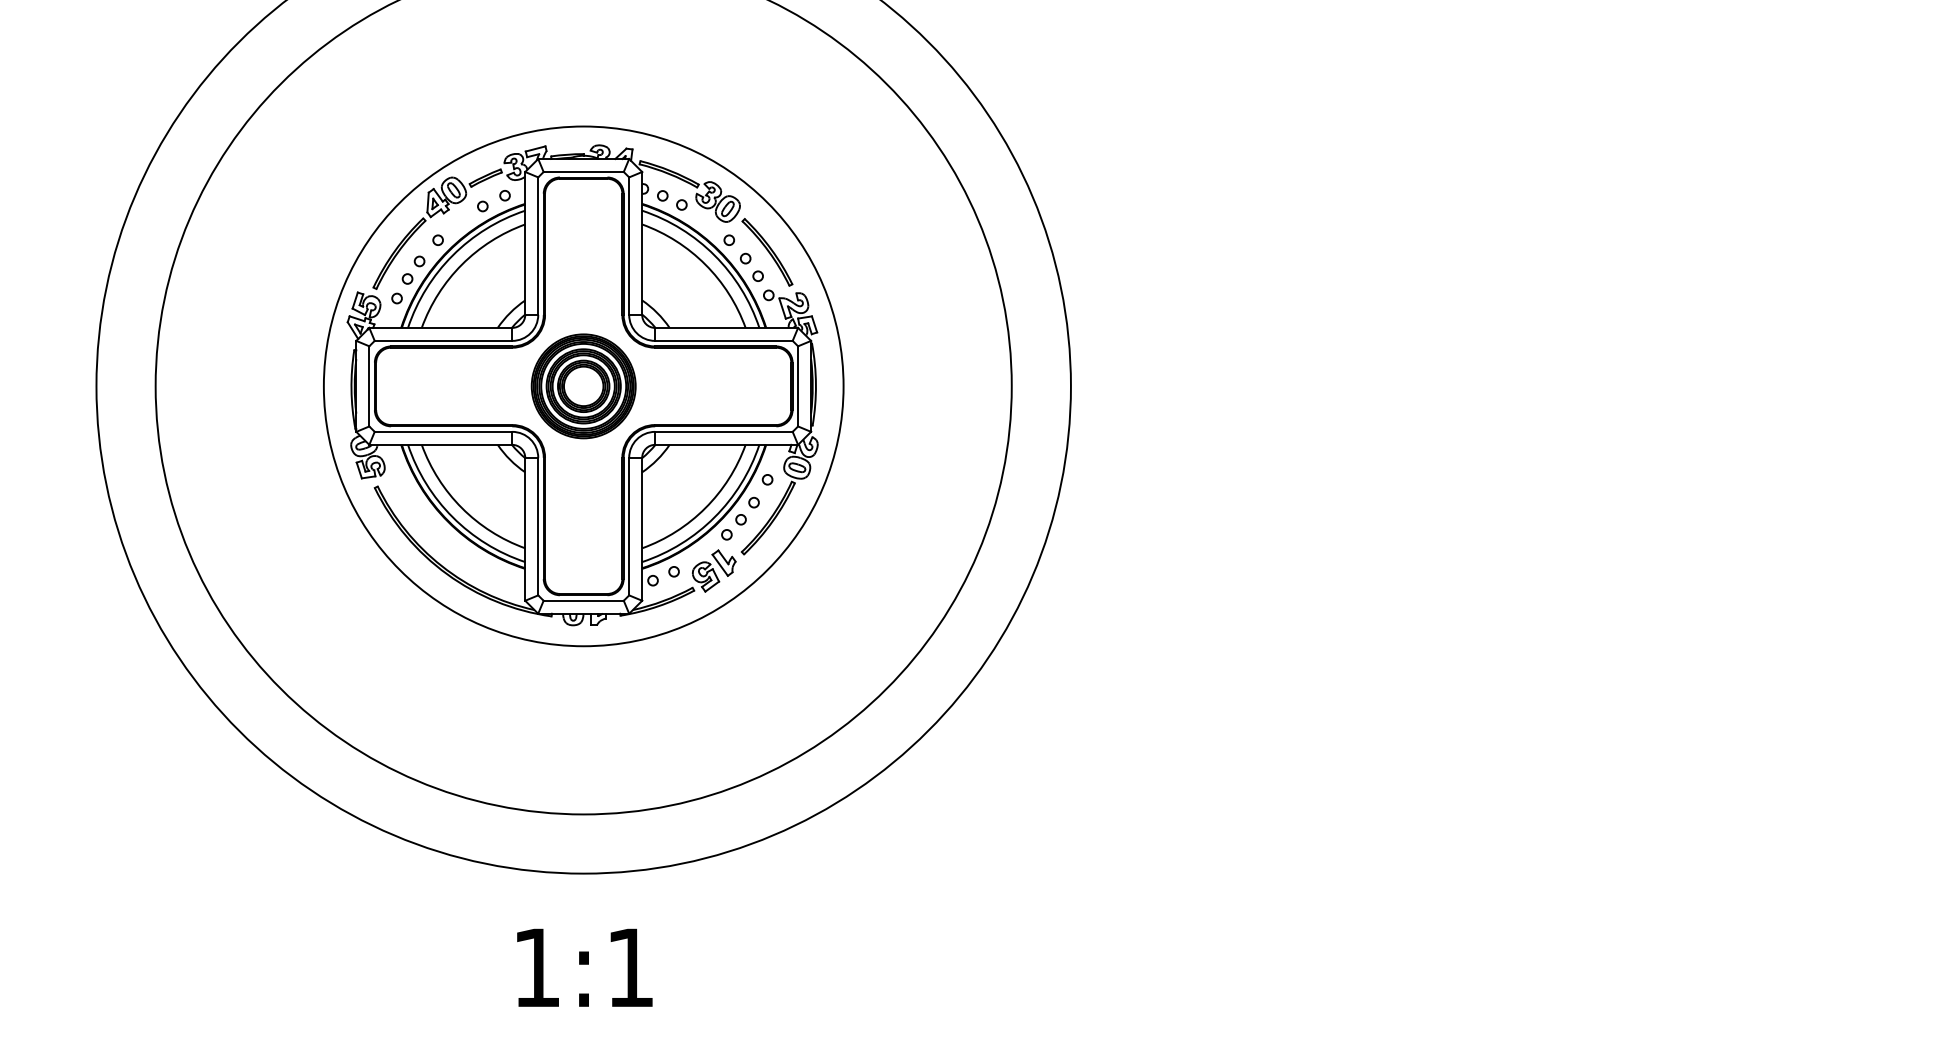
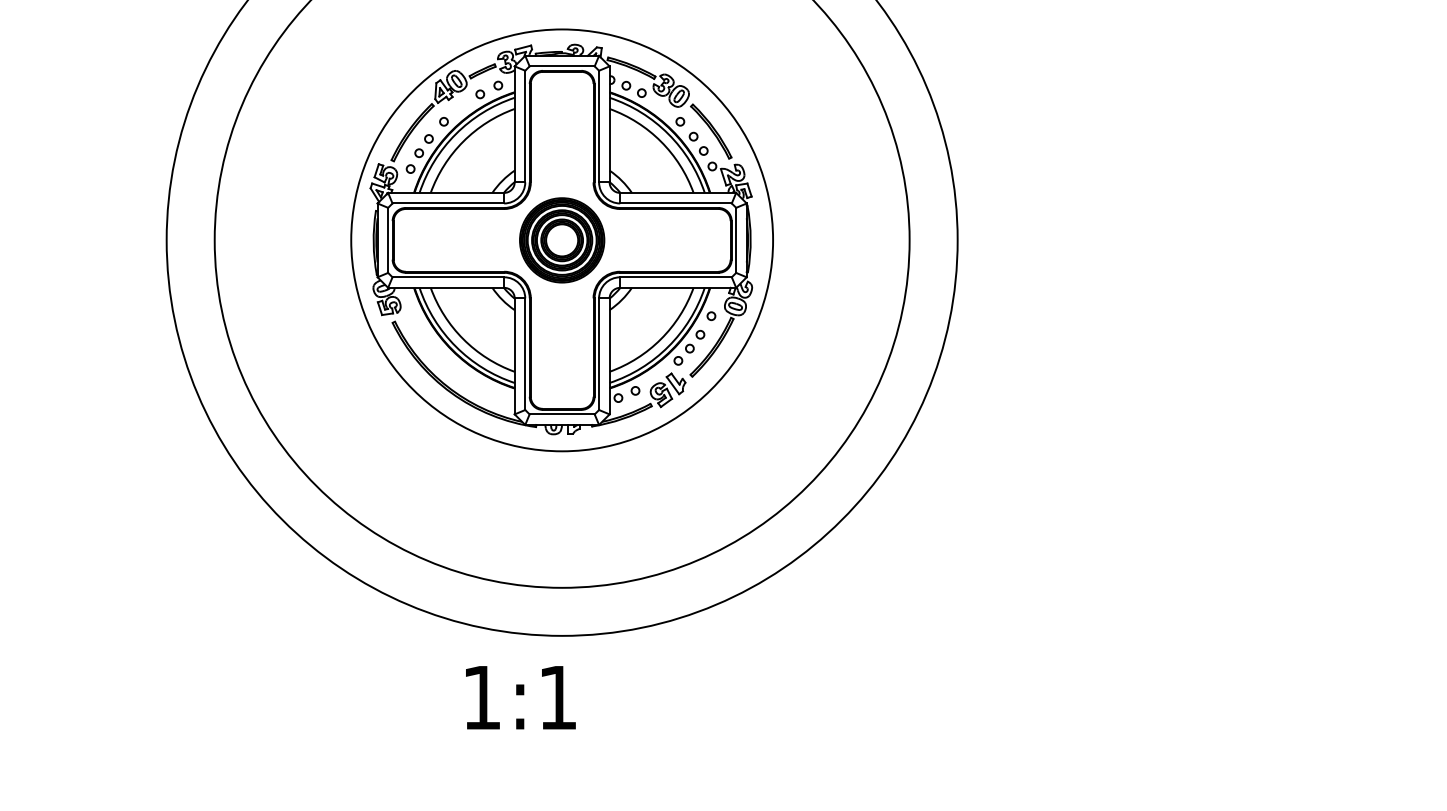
text: (584, 967) -> (520, 697), moved

